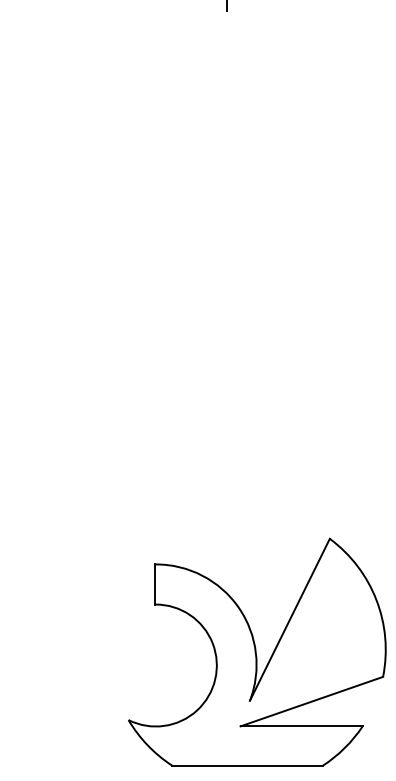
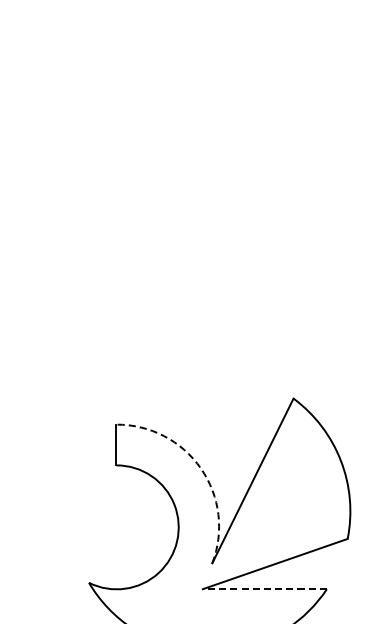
arc: (238, 607) -> (200, 468), solid -> dashed
line: (301, 726) -> (264, 589), solid -> dashed

